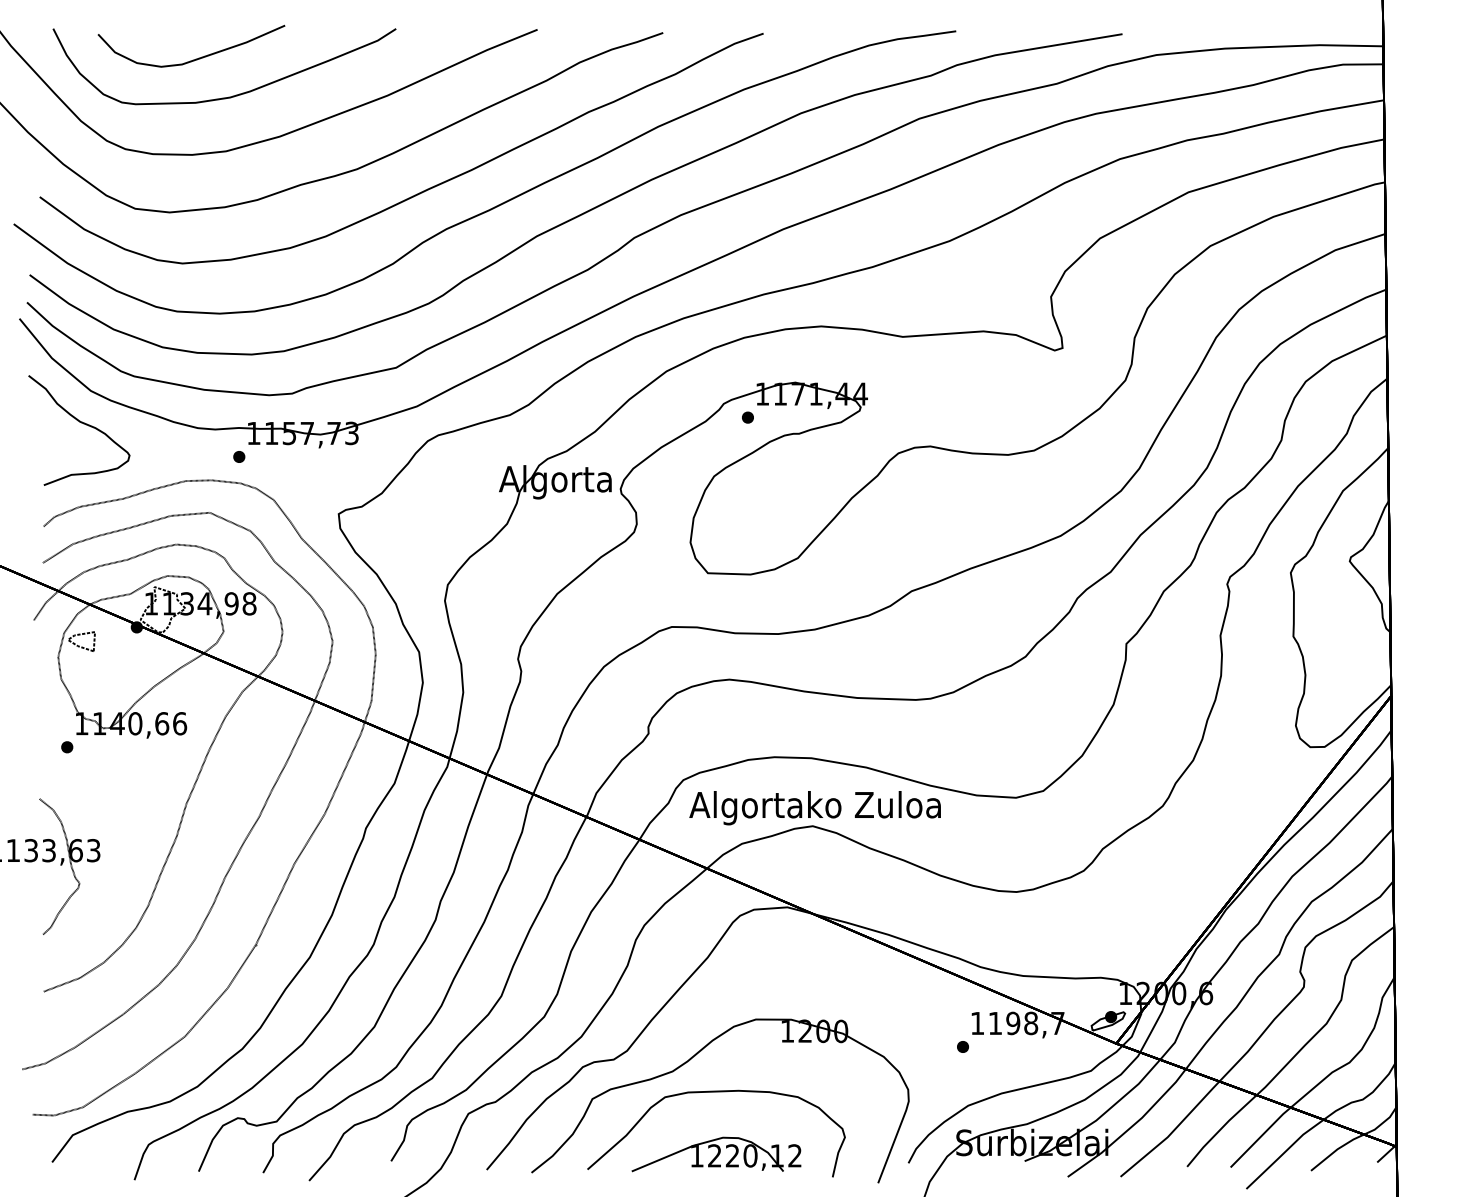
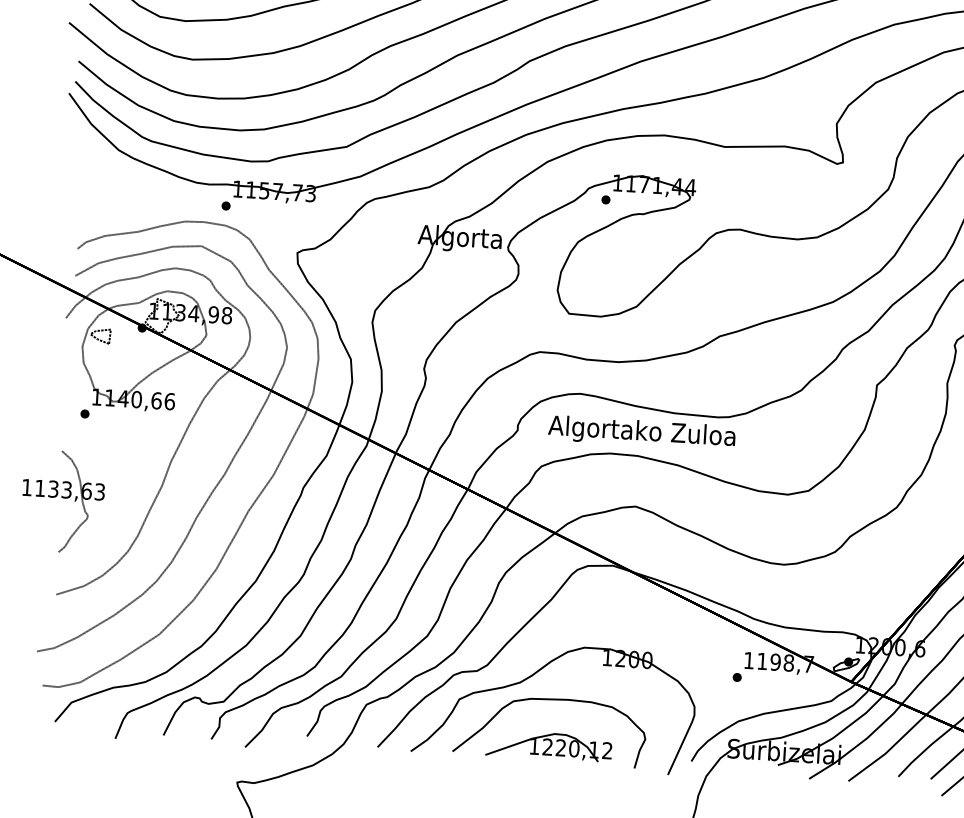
curve: (83, 424) -> (111, 174), removed
text: (814, 808) -> (641, 433), moved

